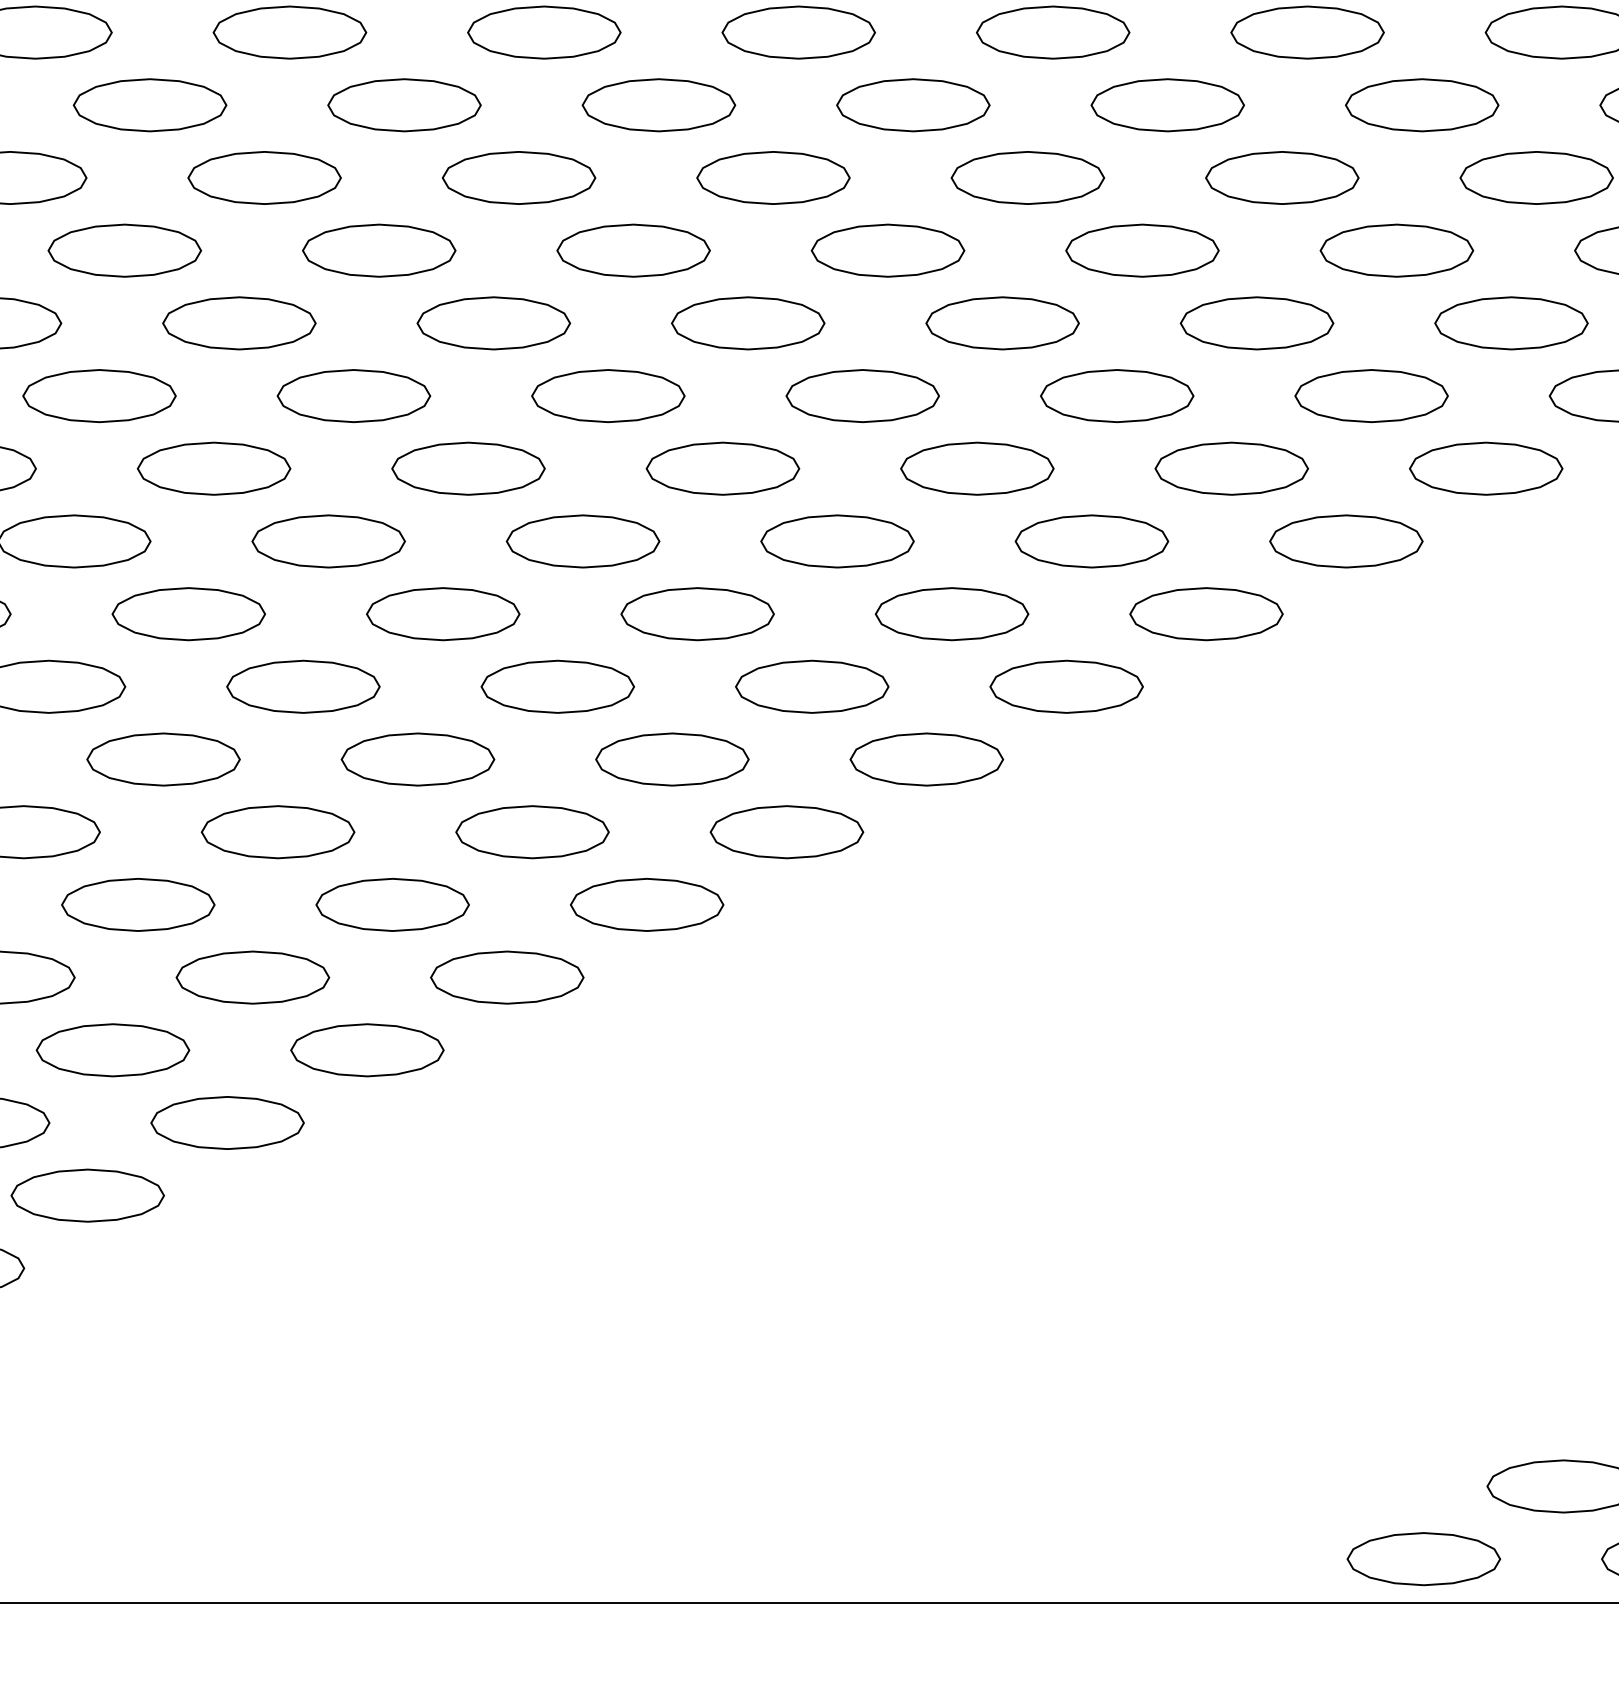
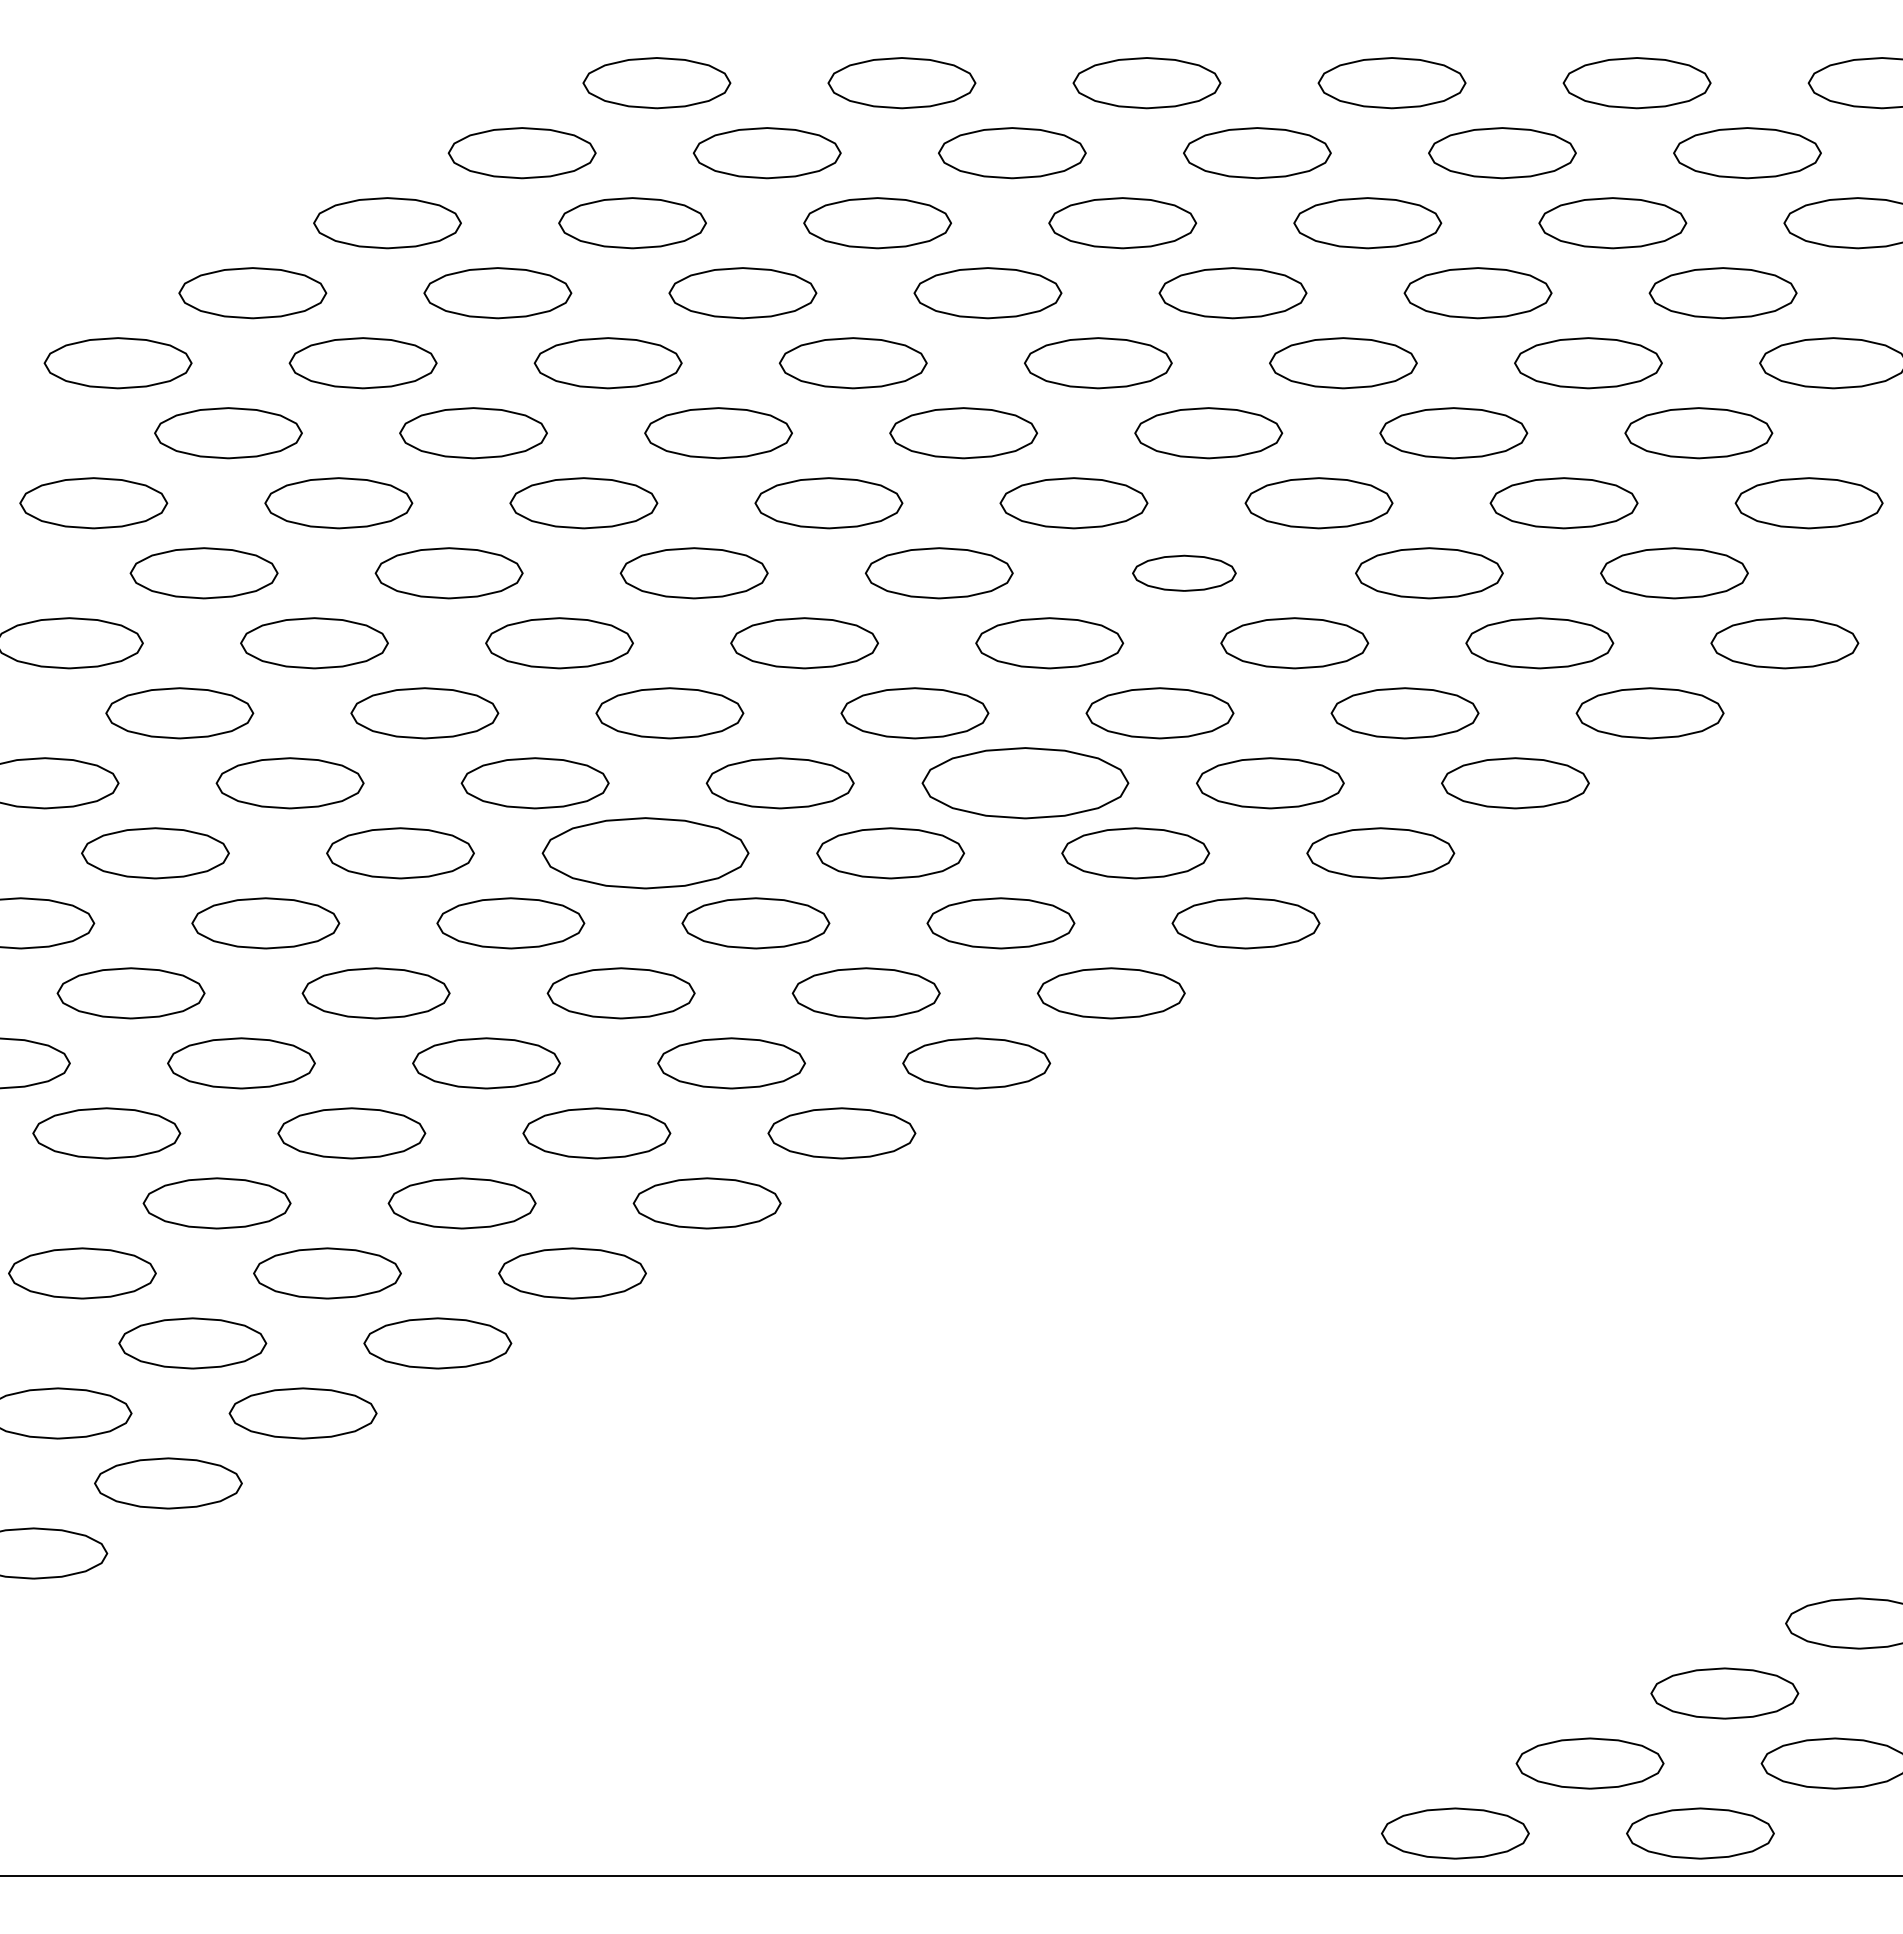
part: (1142, 250) -> (1184, 573), size x0.7
part: (976, 468) -> (1024, 783), size x1.4
part: (583, 541) -> (645, 853), size x1.4

